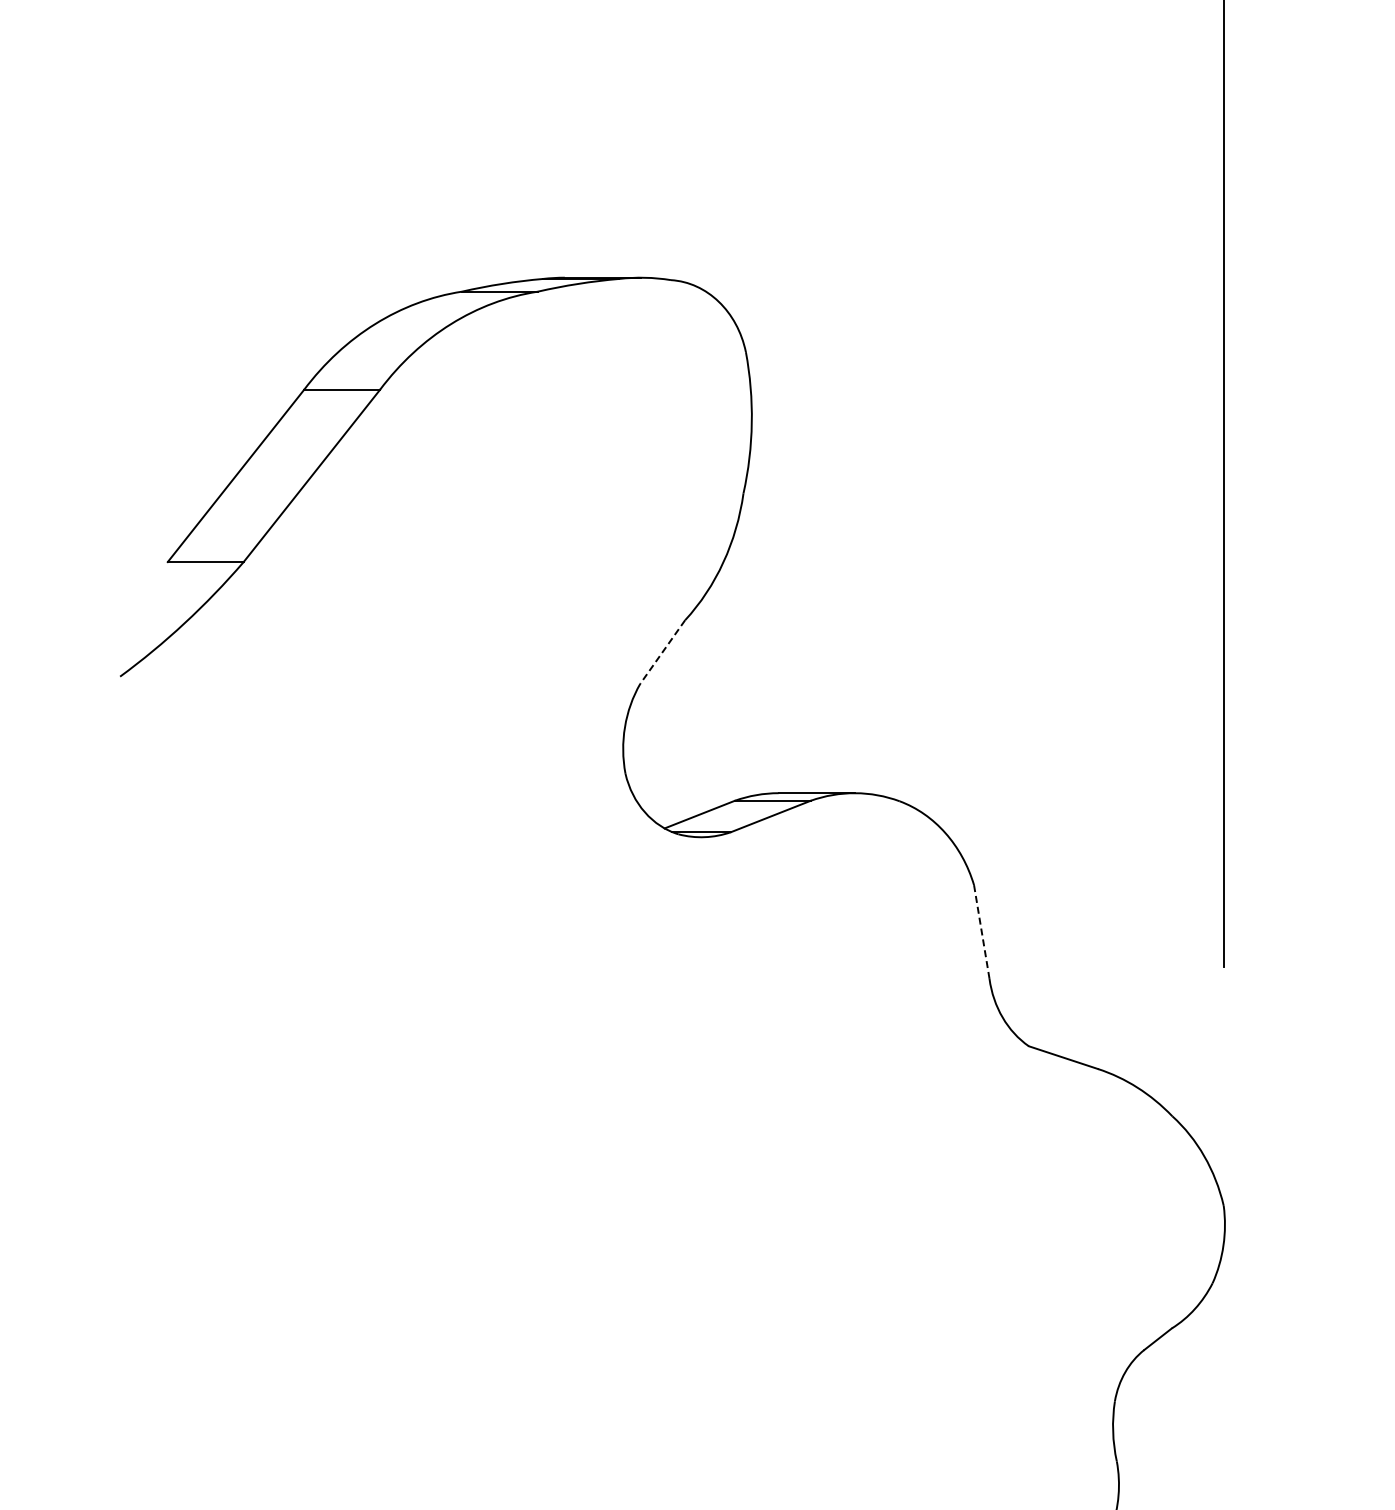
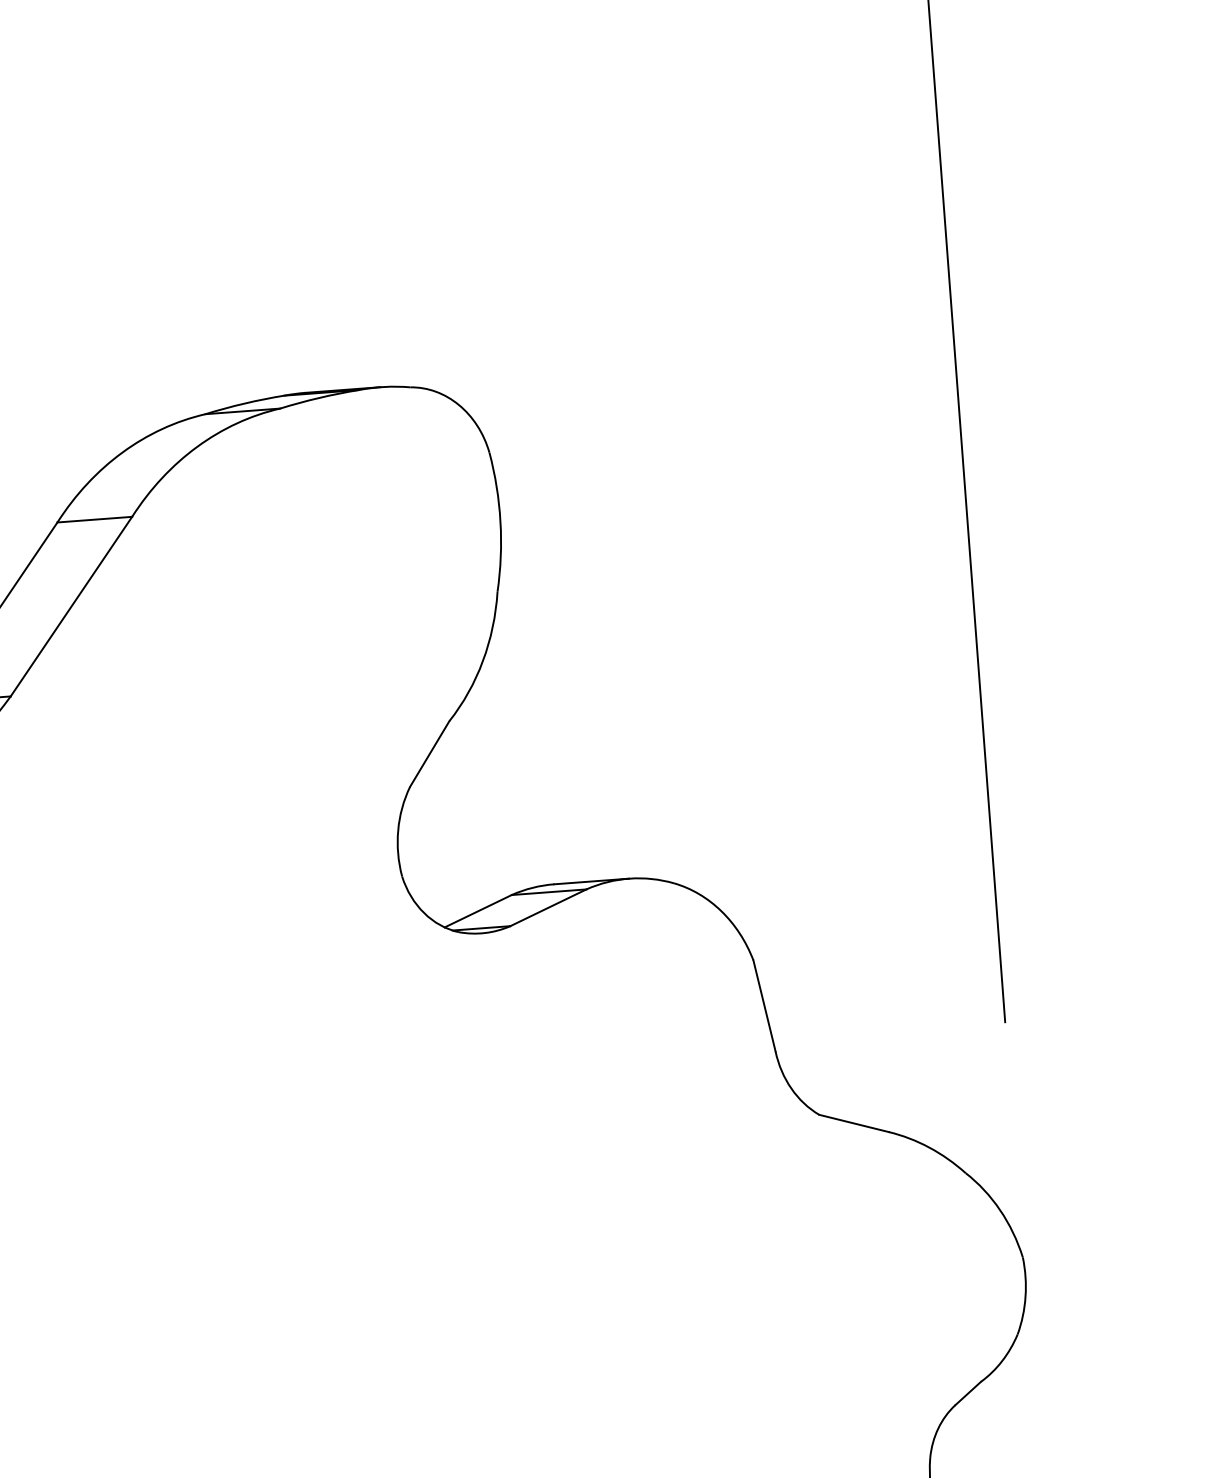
line: (662, 652) -> (429, 754), dashed -> solid
line: (981, 932) -> (764, 1006), dashed -> solid

